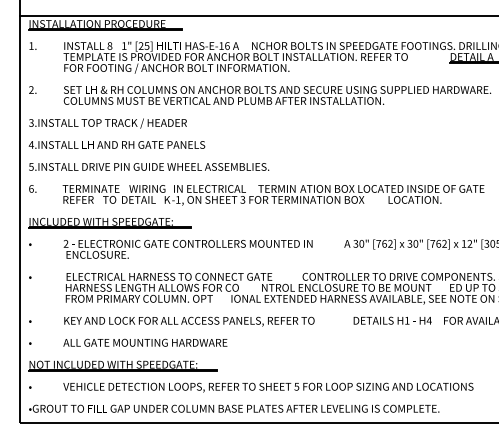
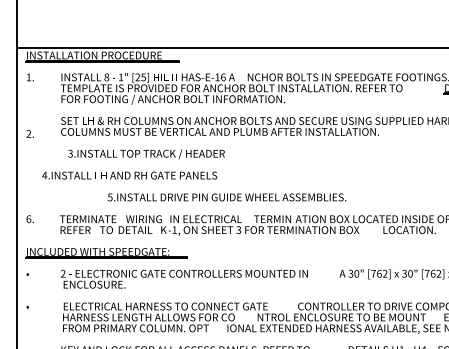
text: (32, 89) -> (29, 133), moved
text: (107, 123) -> (146, 154), moved
text: (116, 144) -> (129, 175), moved
text: (149, 166) -> (227, 196), moved

